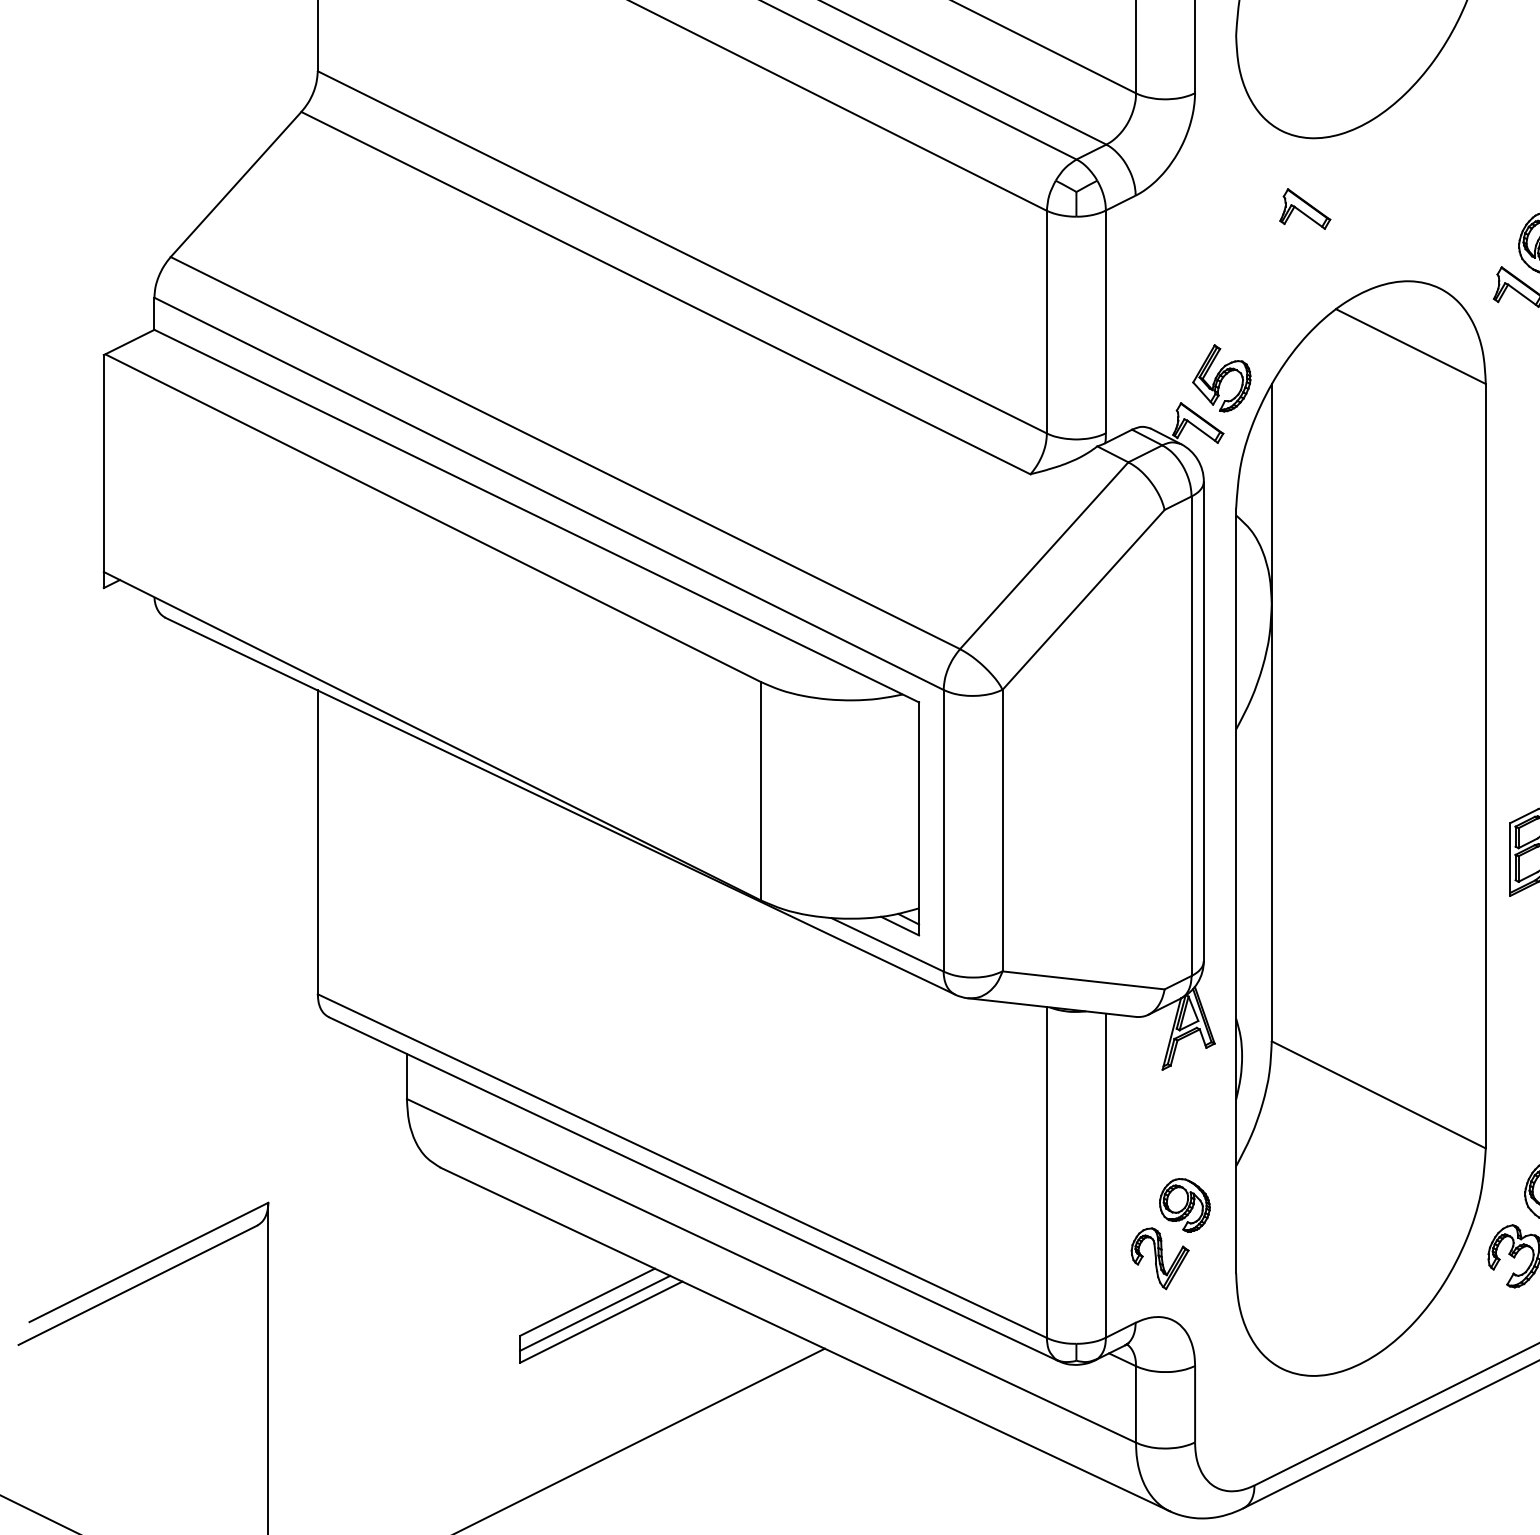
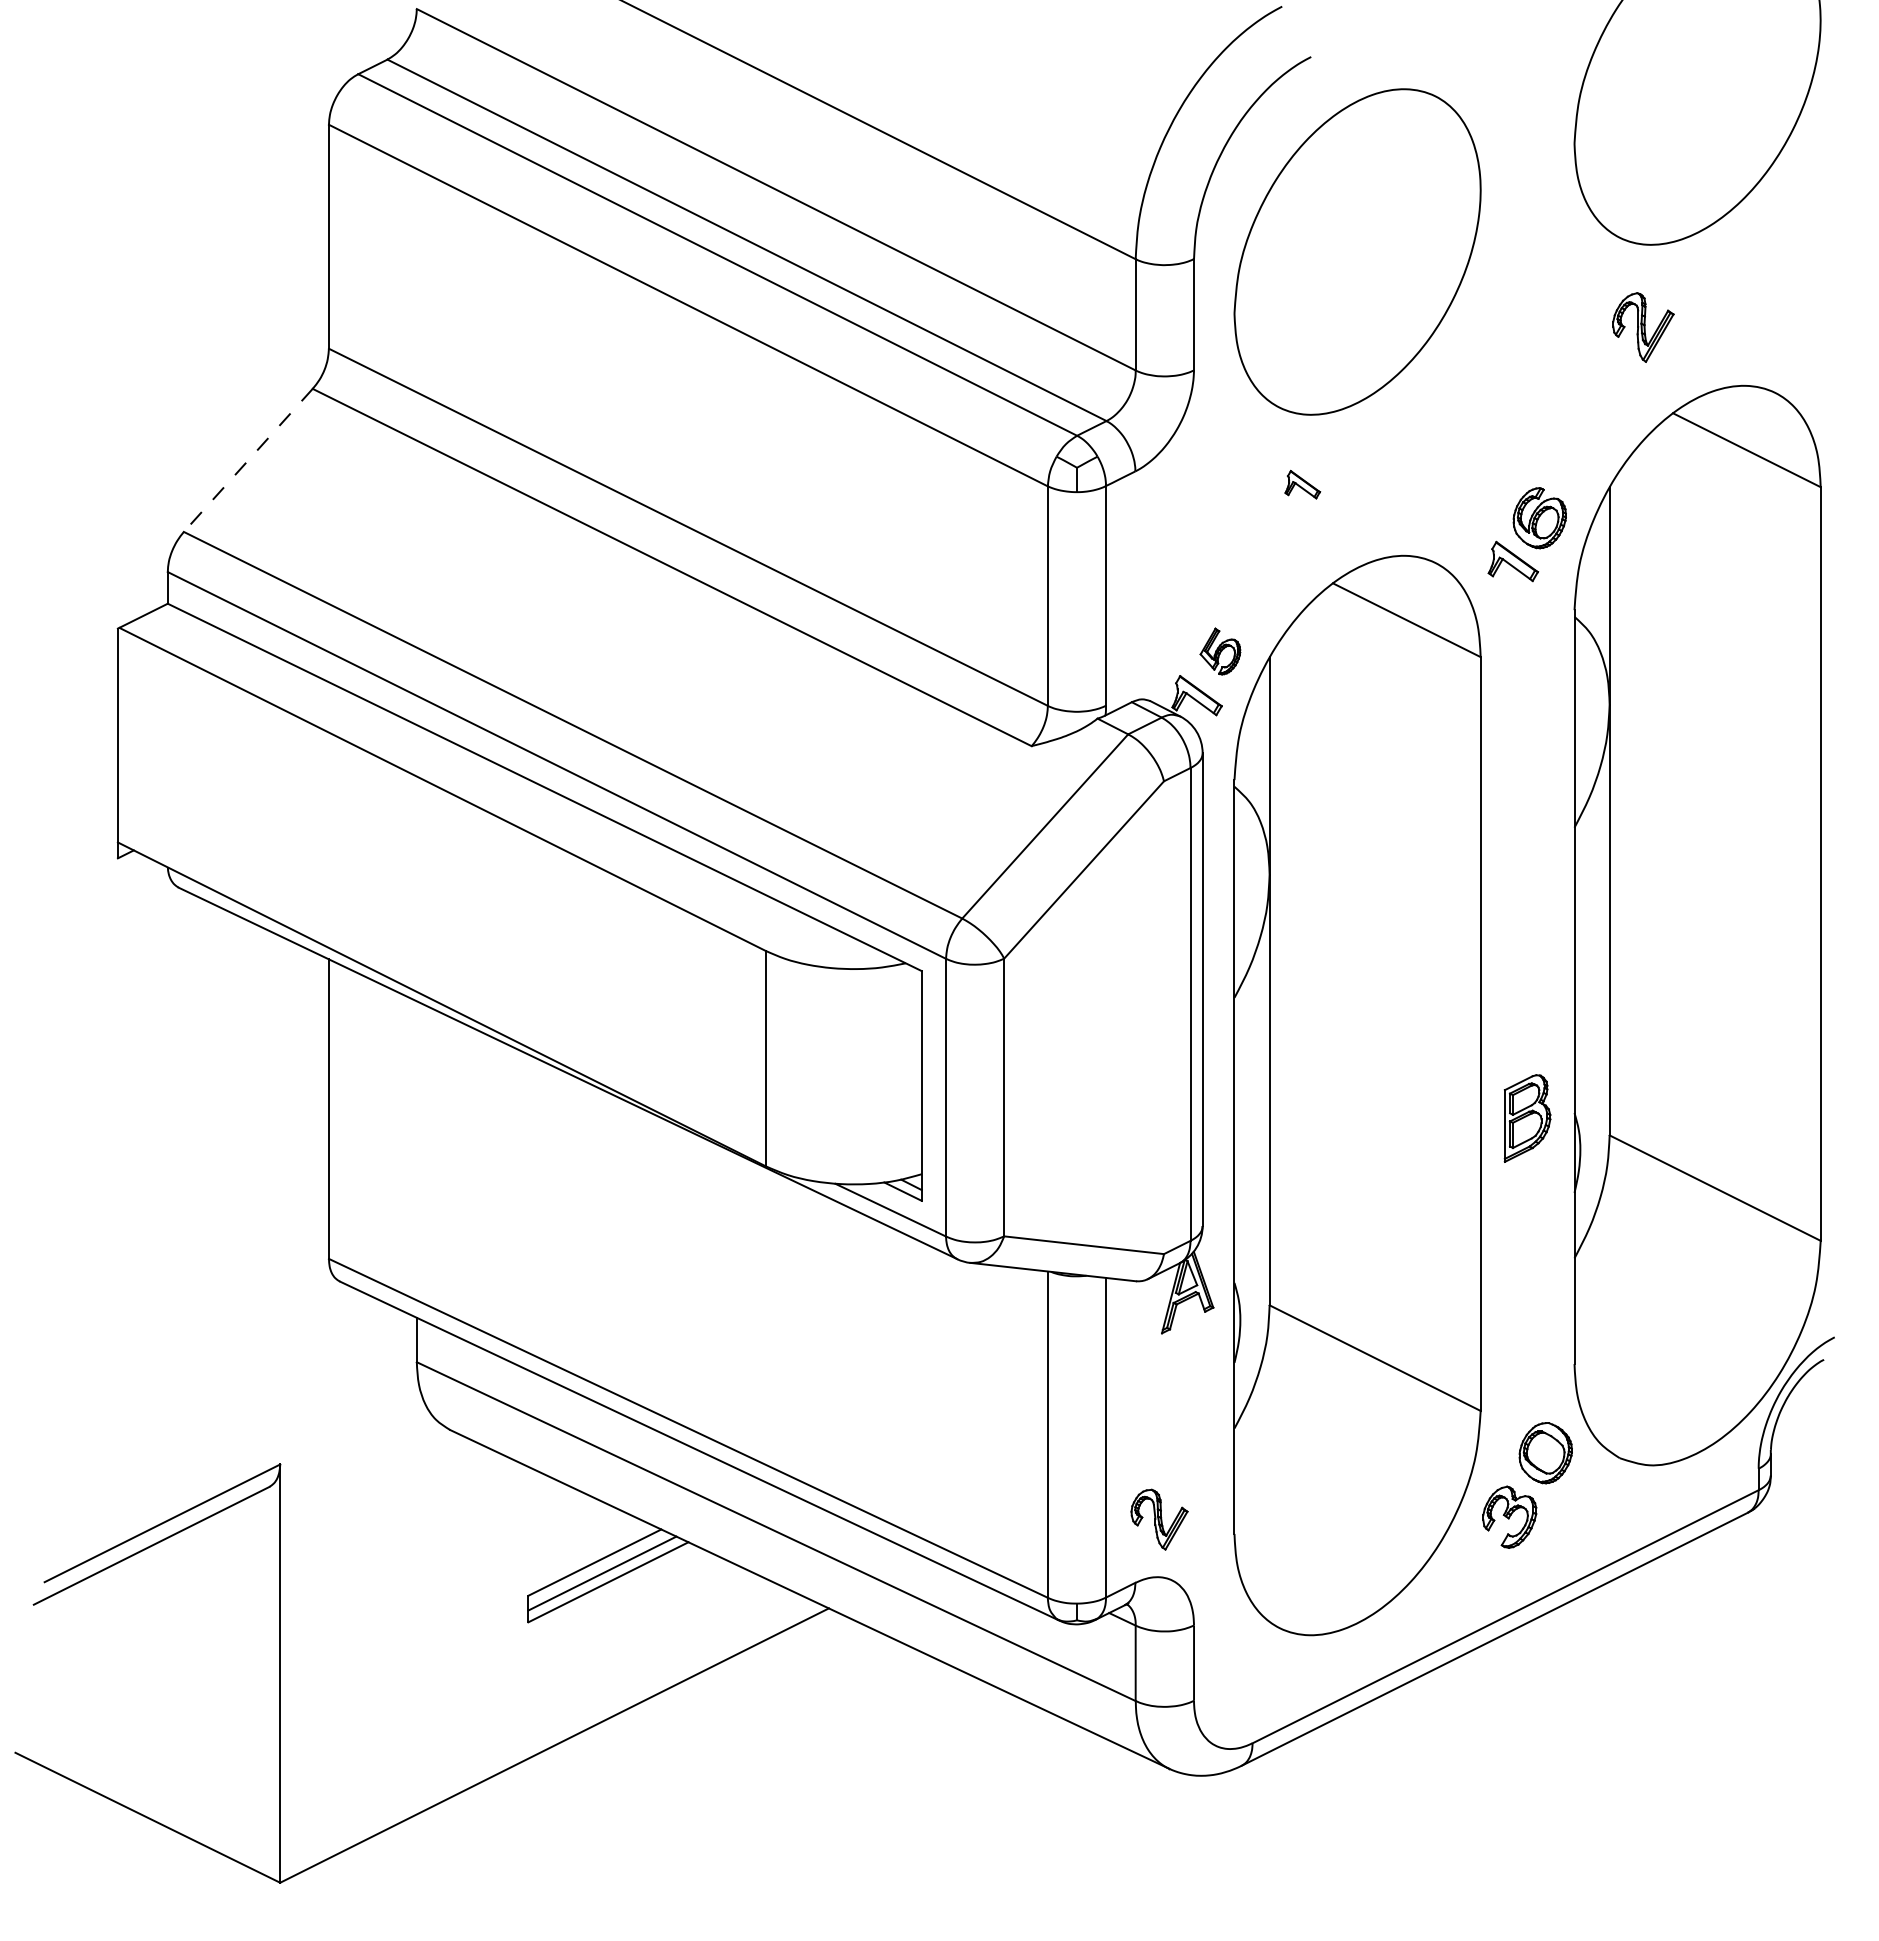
line: (235, 184) -> (247, 460), solid -> dashed
part: (1305, 208) -> (1302, 484), size x0.7
part: (1221, 378) -> (1220, 651), size x0.7
part: (1184, 1204) -> (1183, 1466), removed

